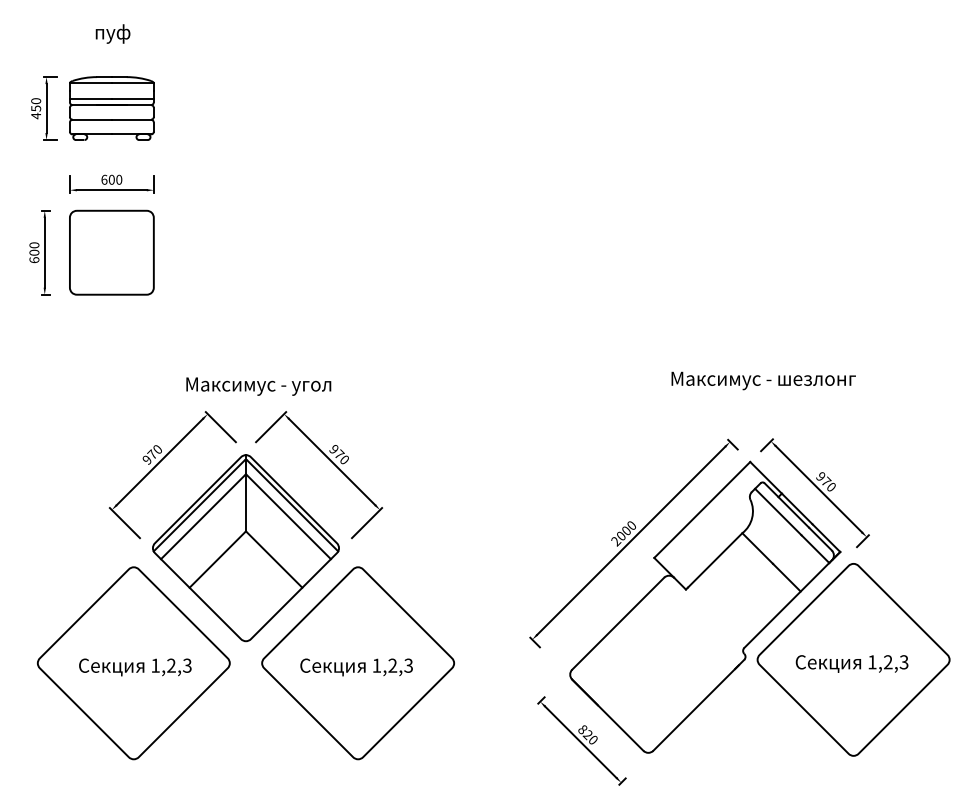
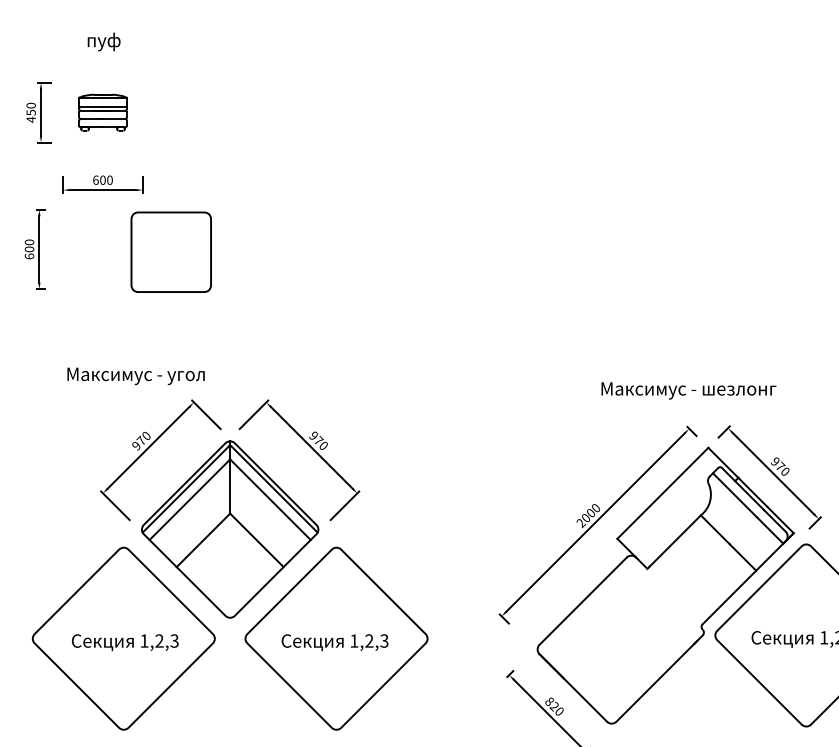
part: (111, 108) -> (102, 112), size x0.6
part: (111, 252) -> (170, 252), moved
text: (763, 380) -> (688, 390), moved
text: (258, 386) -> (135, 376), moved

